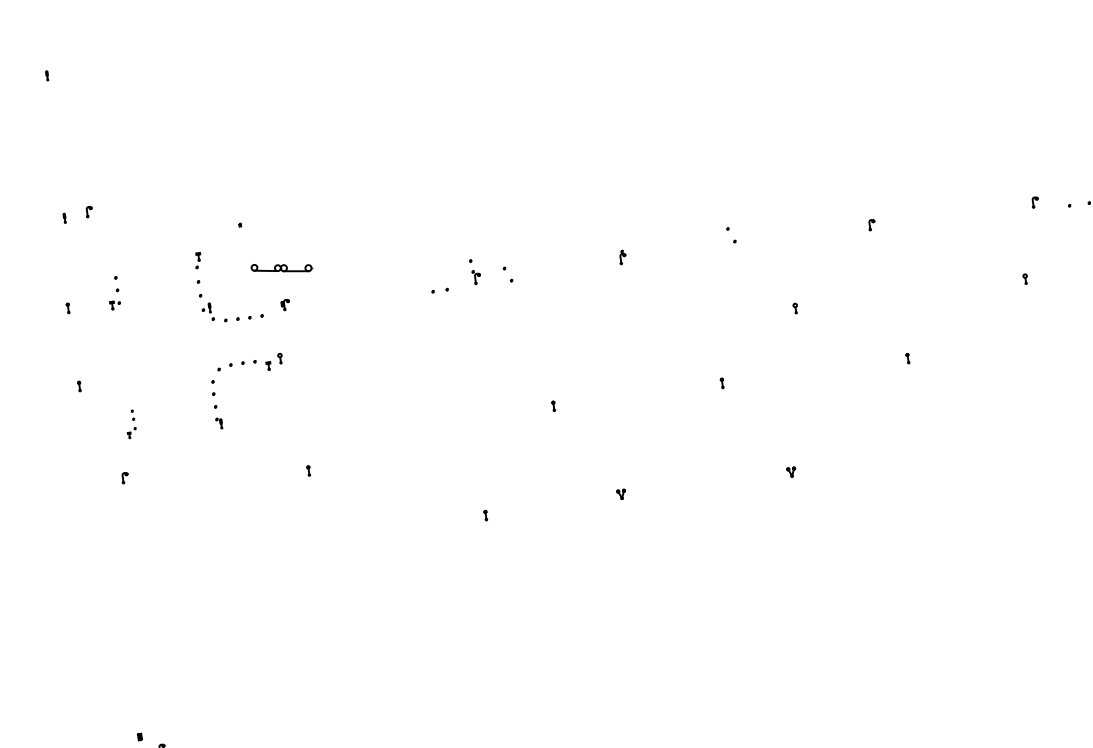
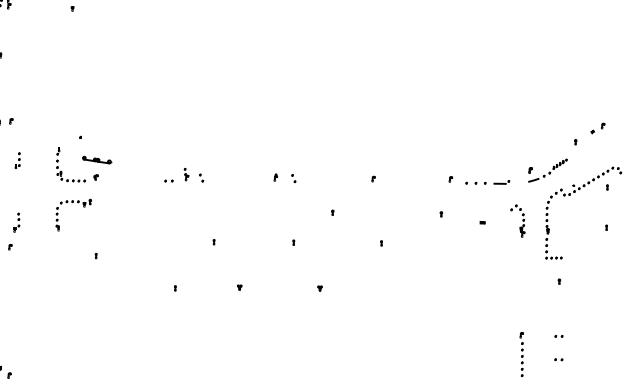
part: (730, 235) -> (293, 178), moved
part: (621, 257) -> (275, 177), moved
part: (130, 424) -> (16, 222), size x1.43

